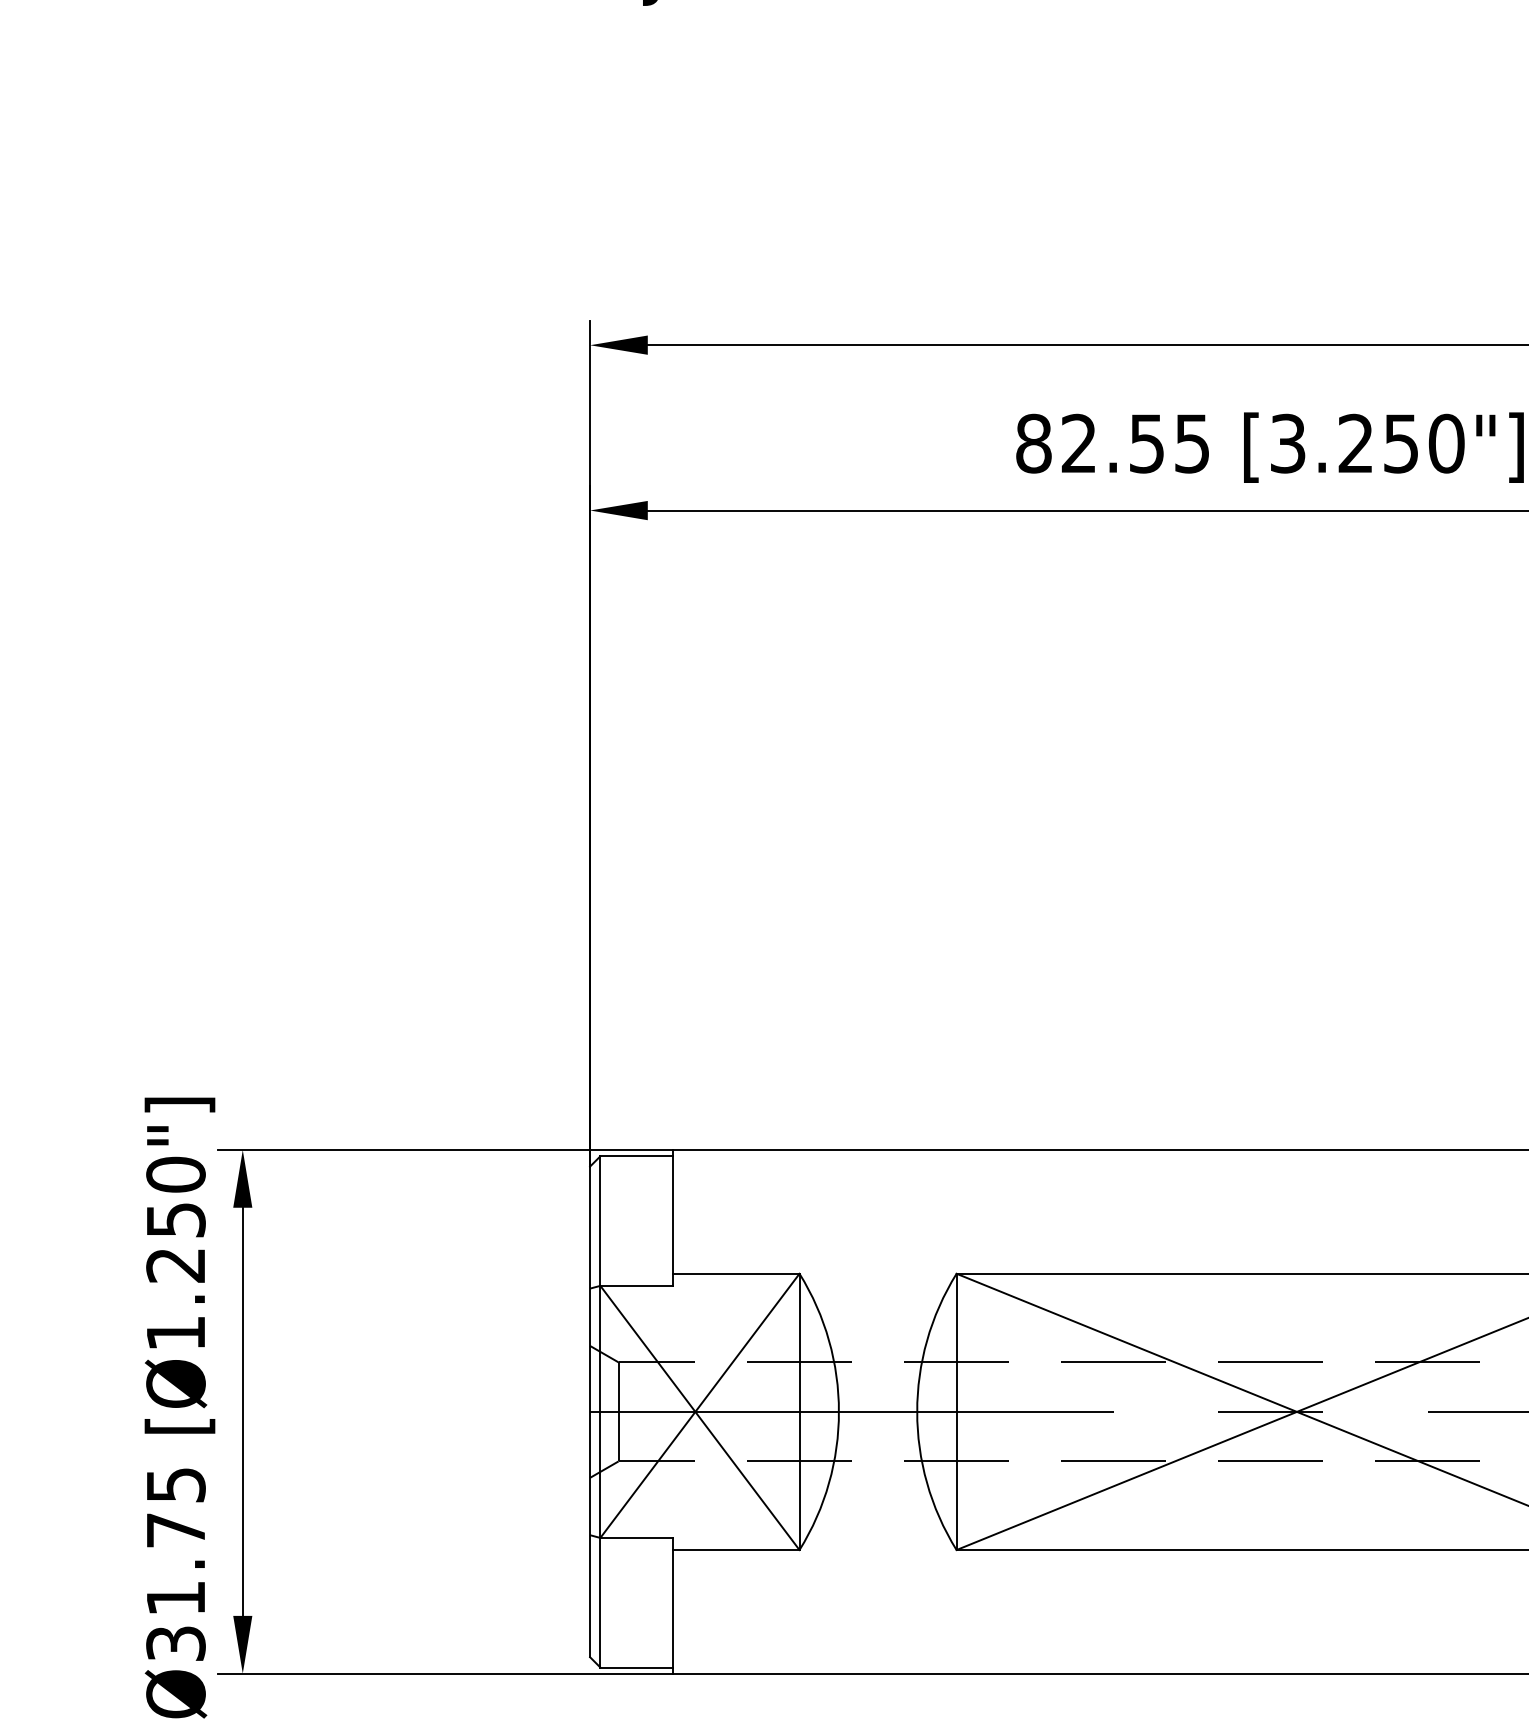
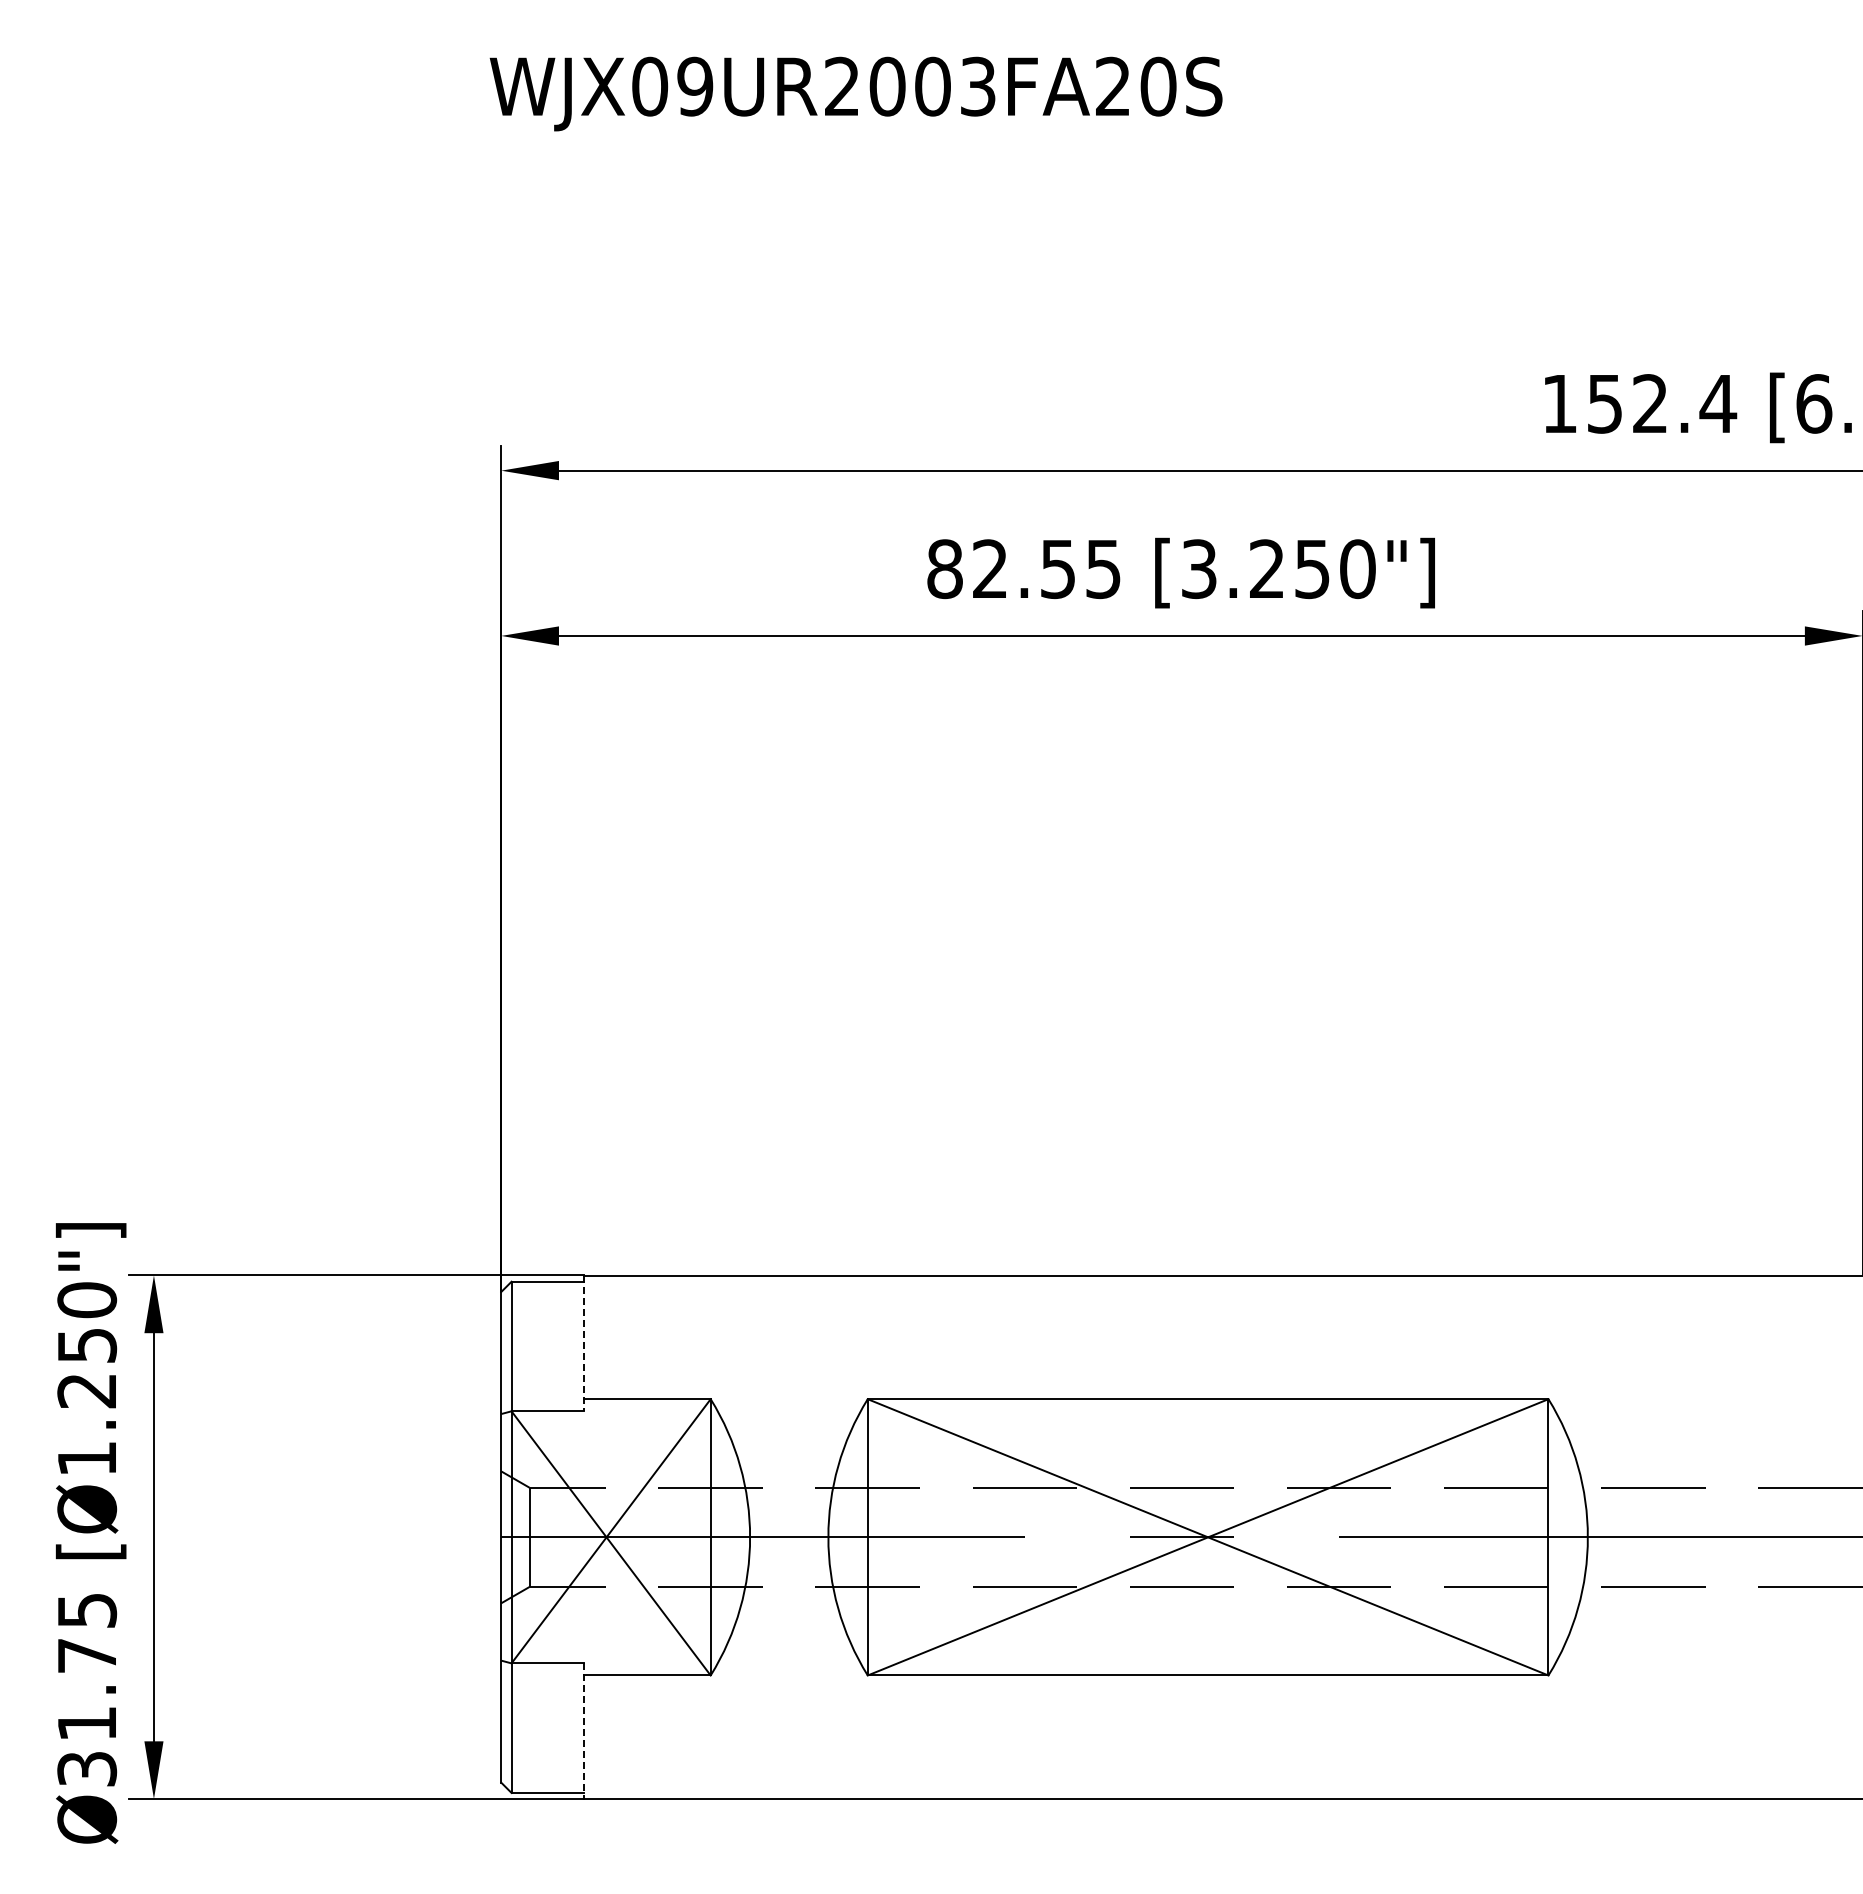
line: (672, 1218) -> (583, 1343), solid -> dashed
line: (672, 1606) -> (583, 1731), solid -> dashed

